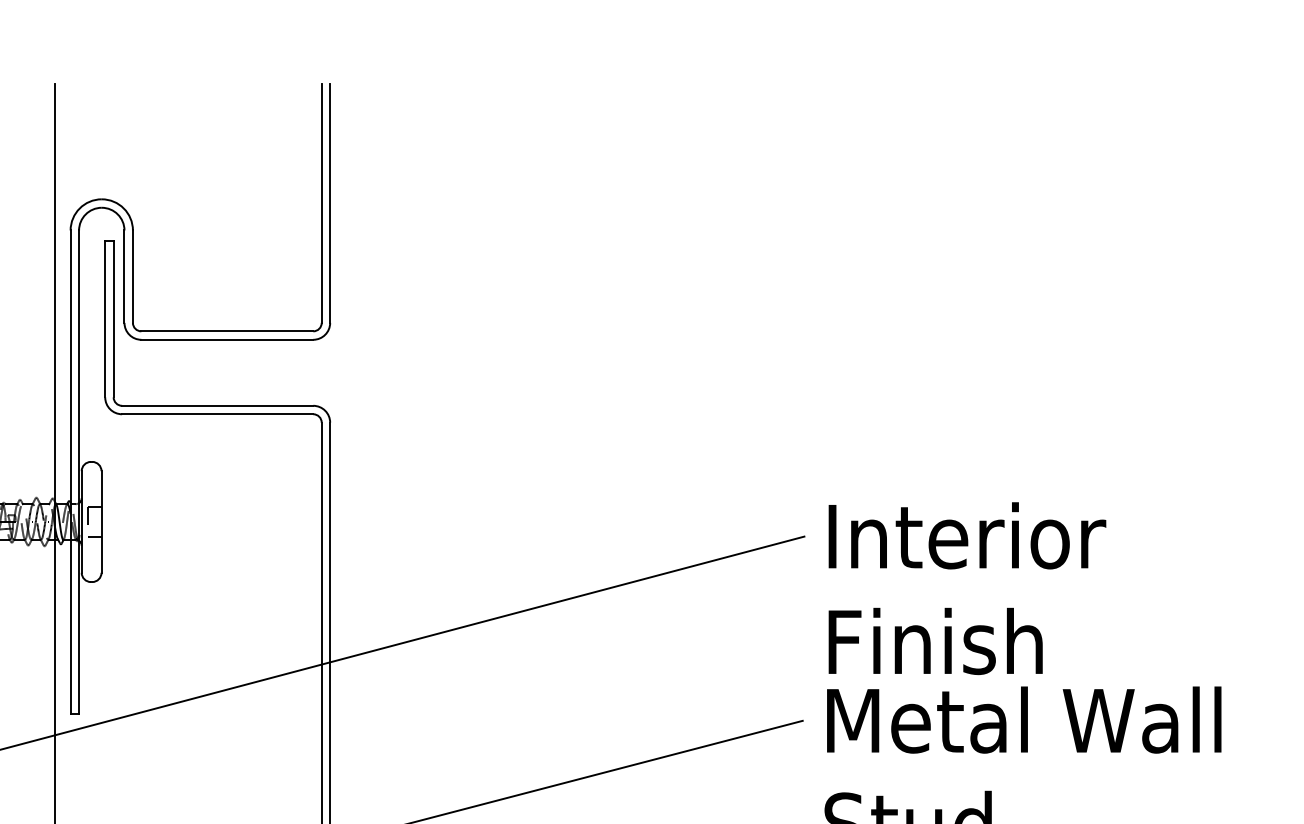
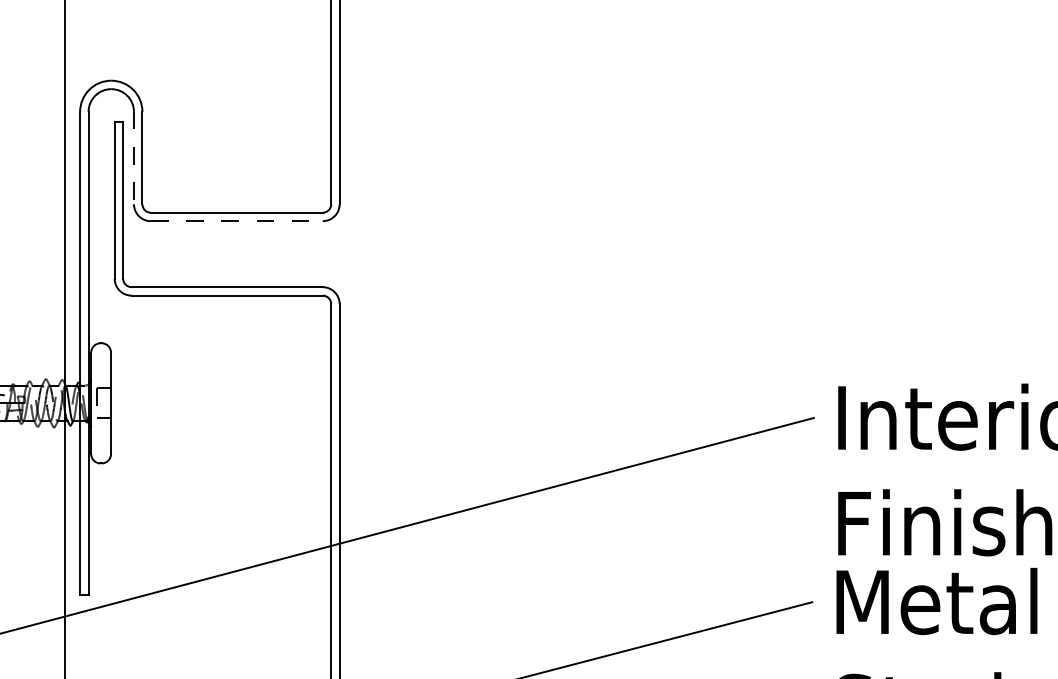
line: (124, 277) -> (134, 158), solid -> dashed
line: (227, 339) -> (237, 220), solid -> dashed

